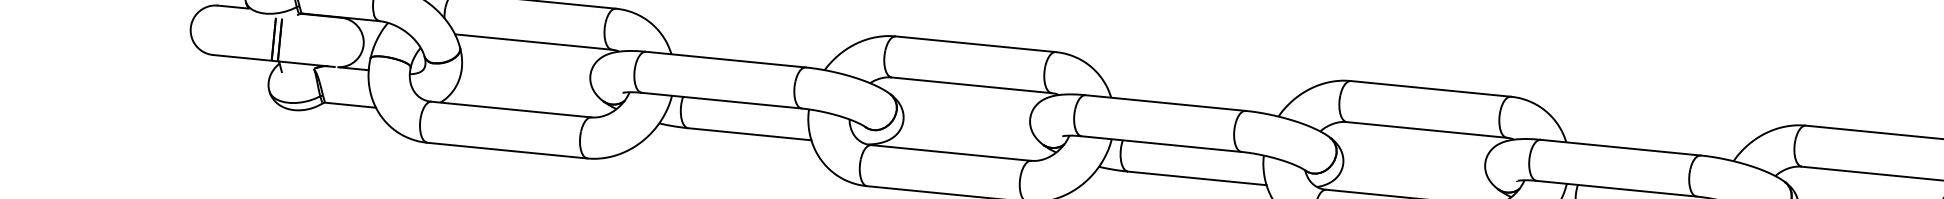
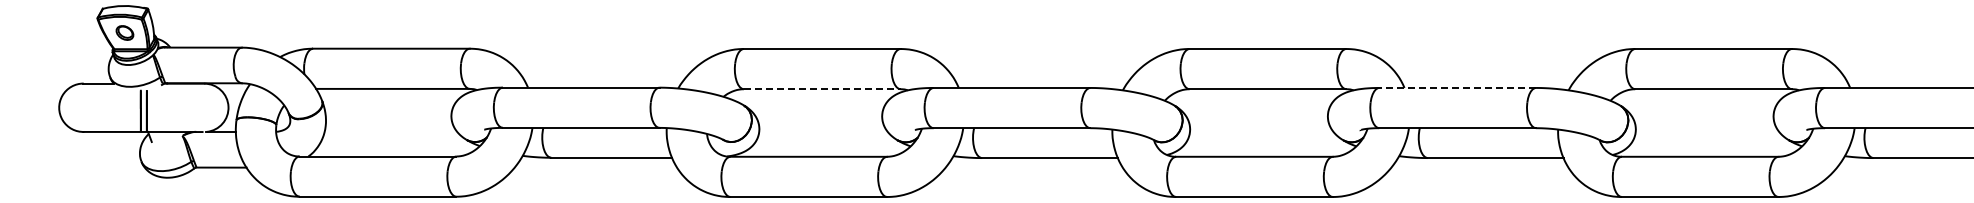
line: (971, 85) -> (822, 89), solid -> dashed
line: (1620, 147) -> (1457, 87), solid -> dashed

